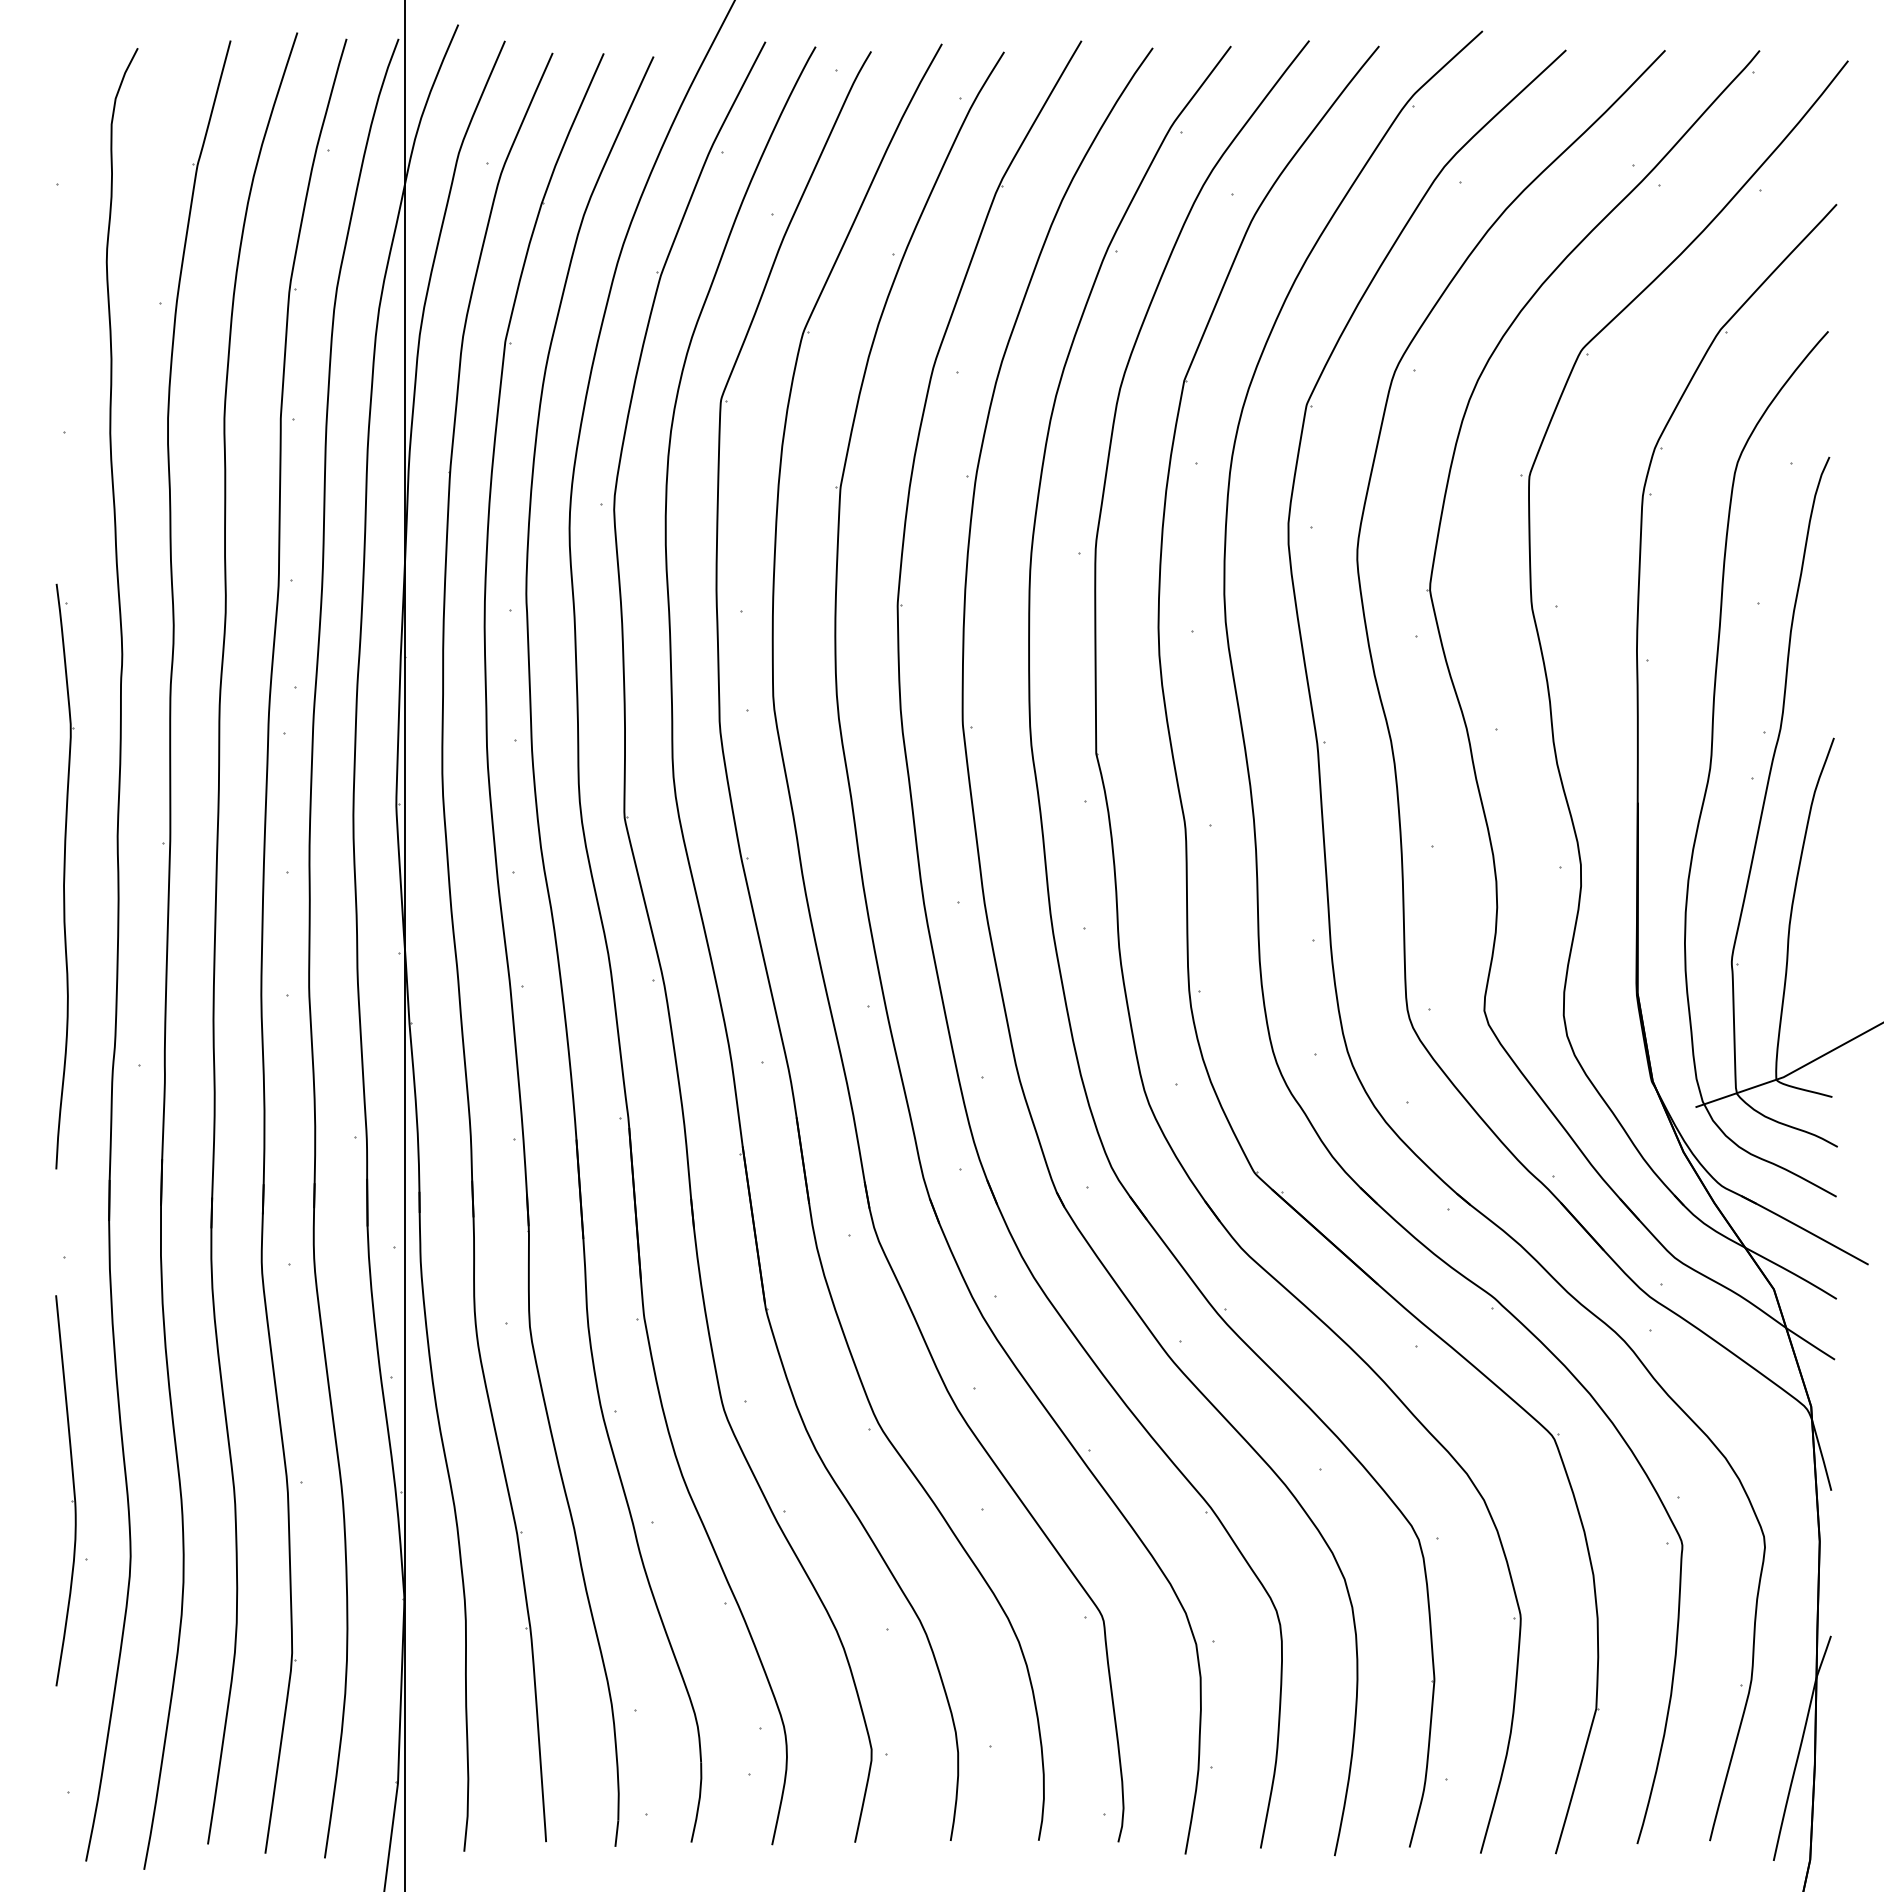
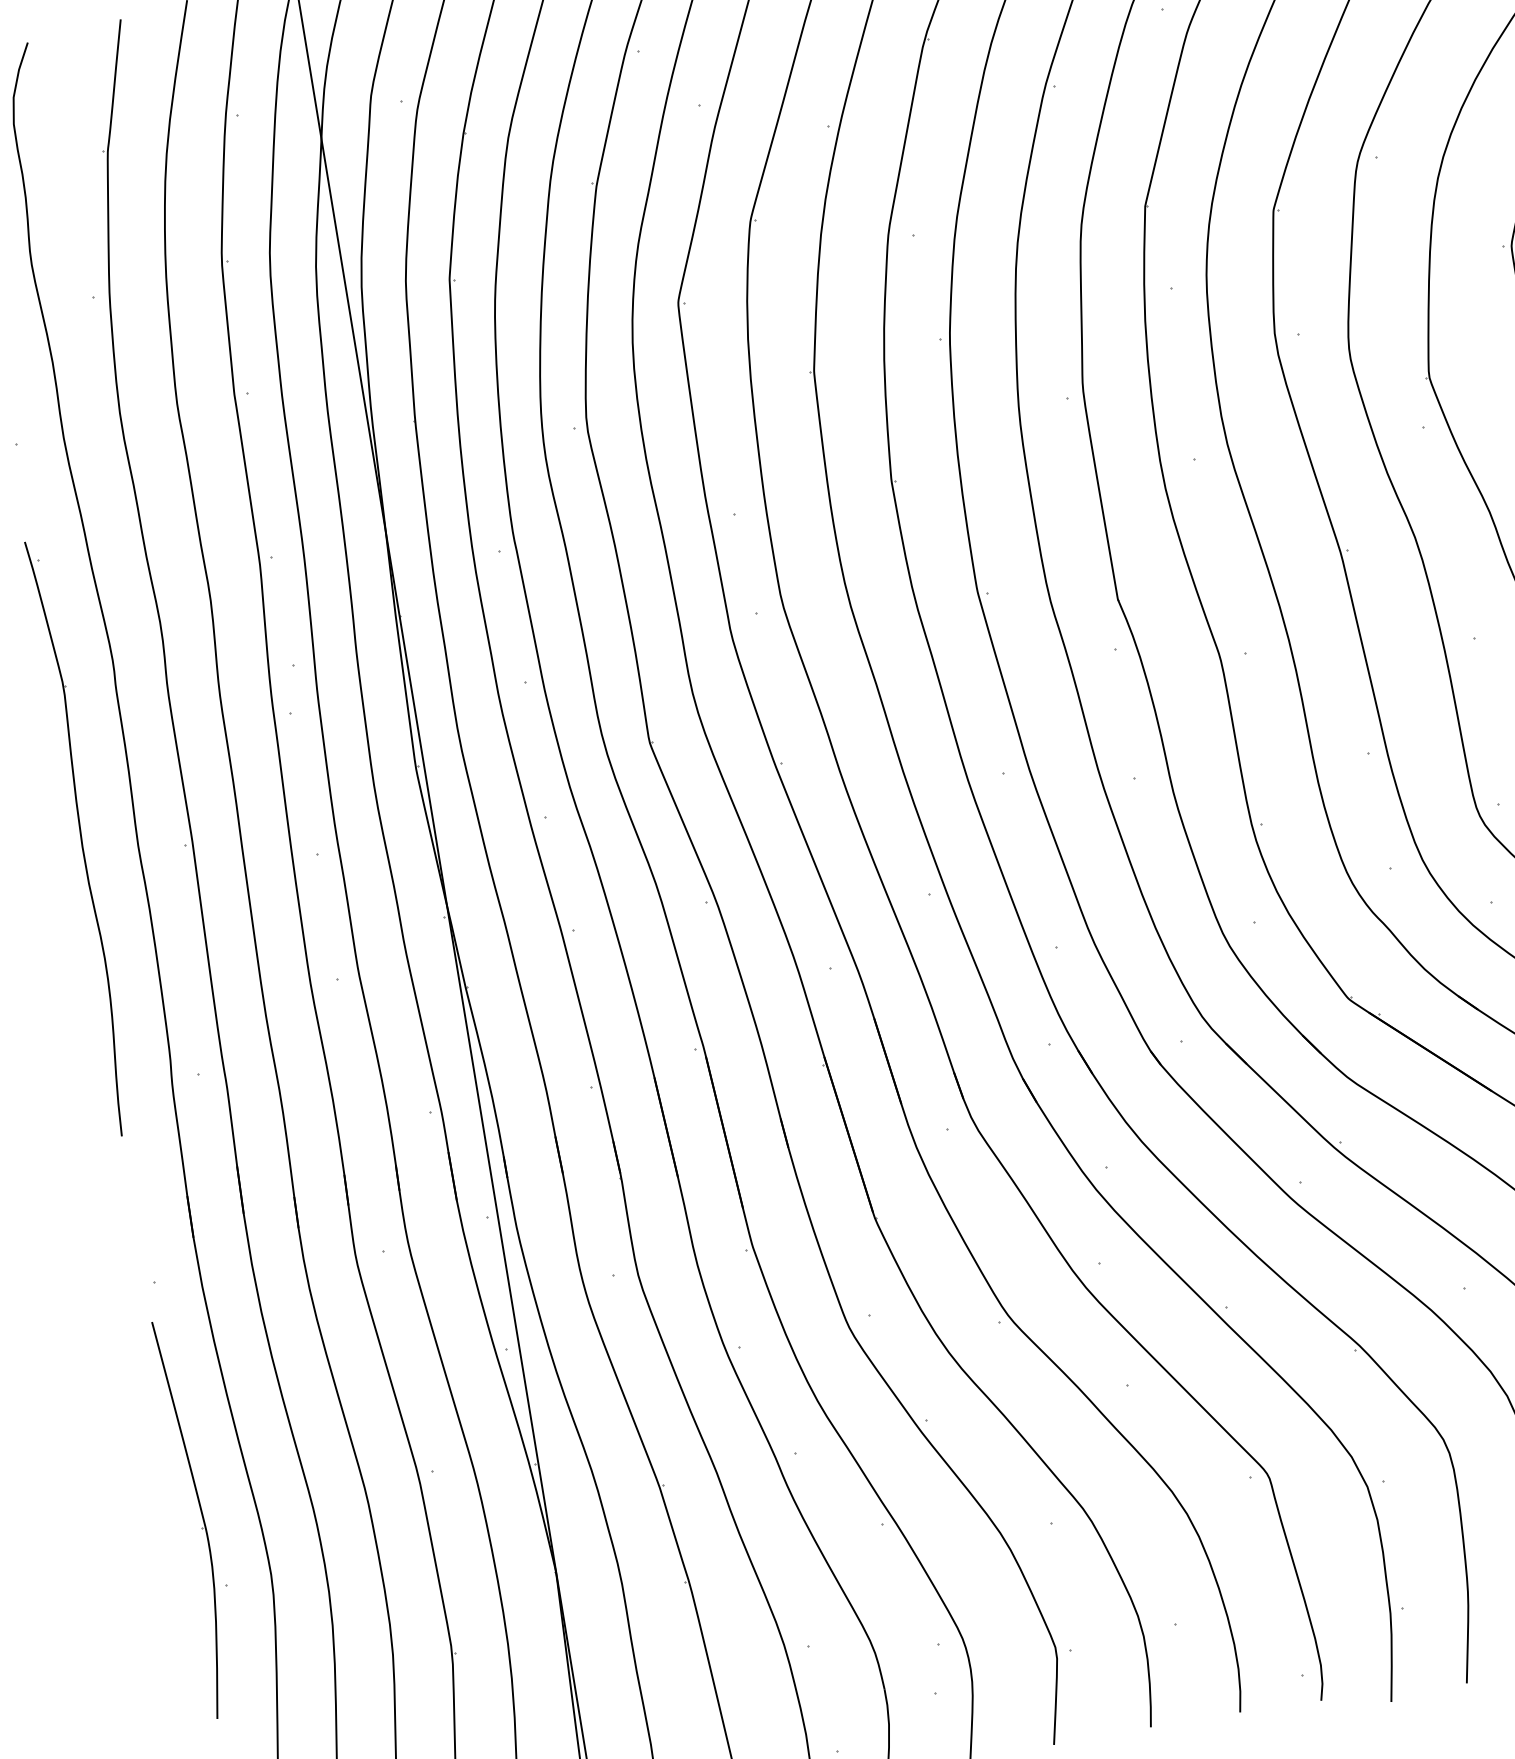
part: (64, 876) -> (81, 837), moved

